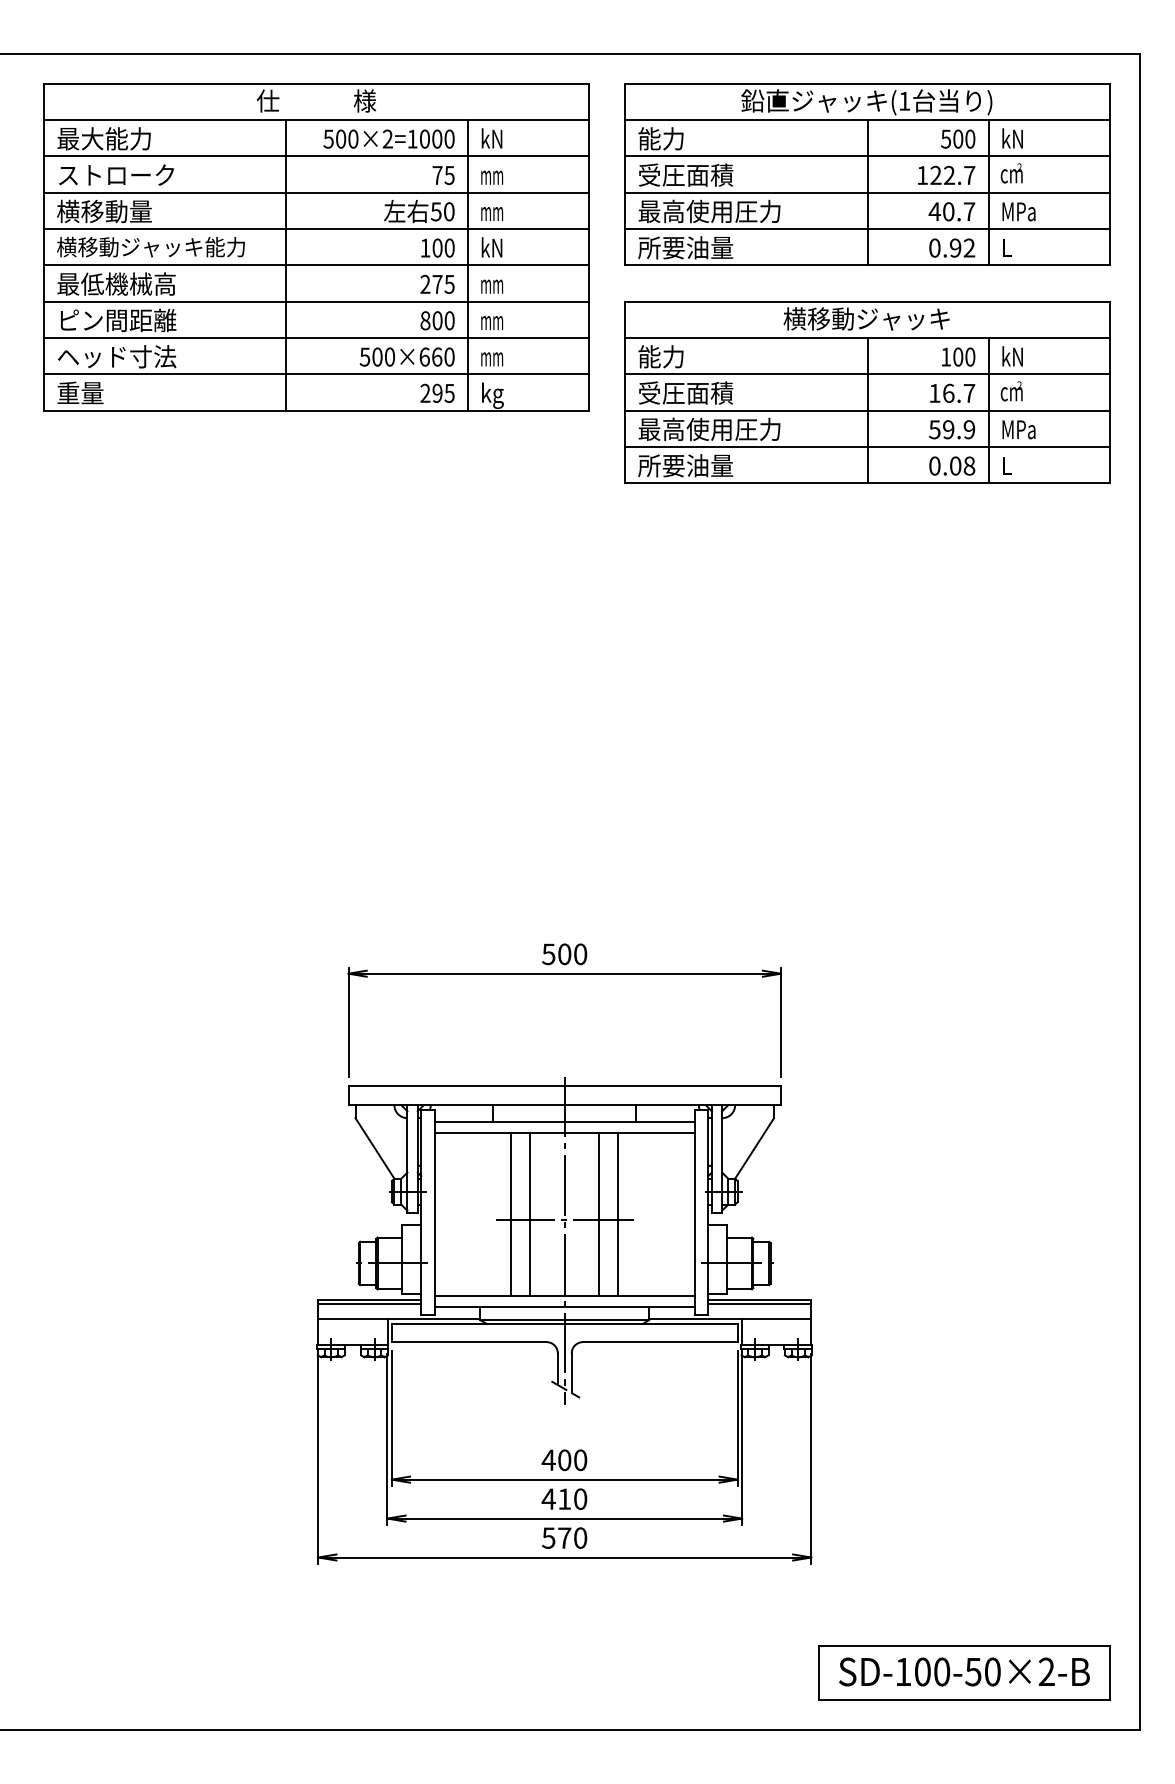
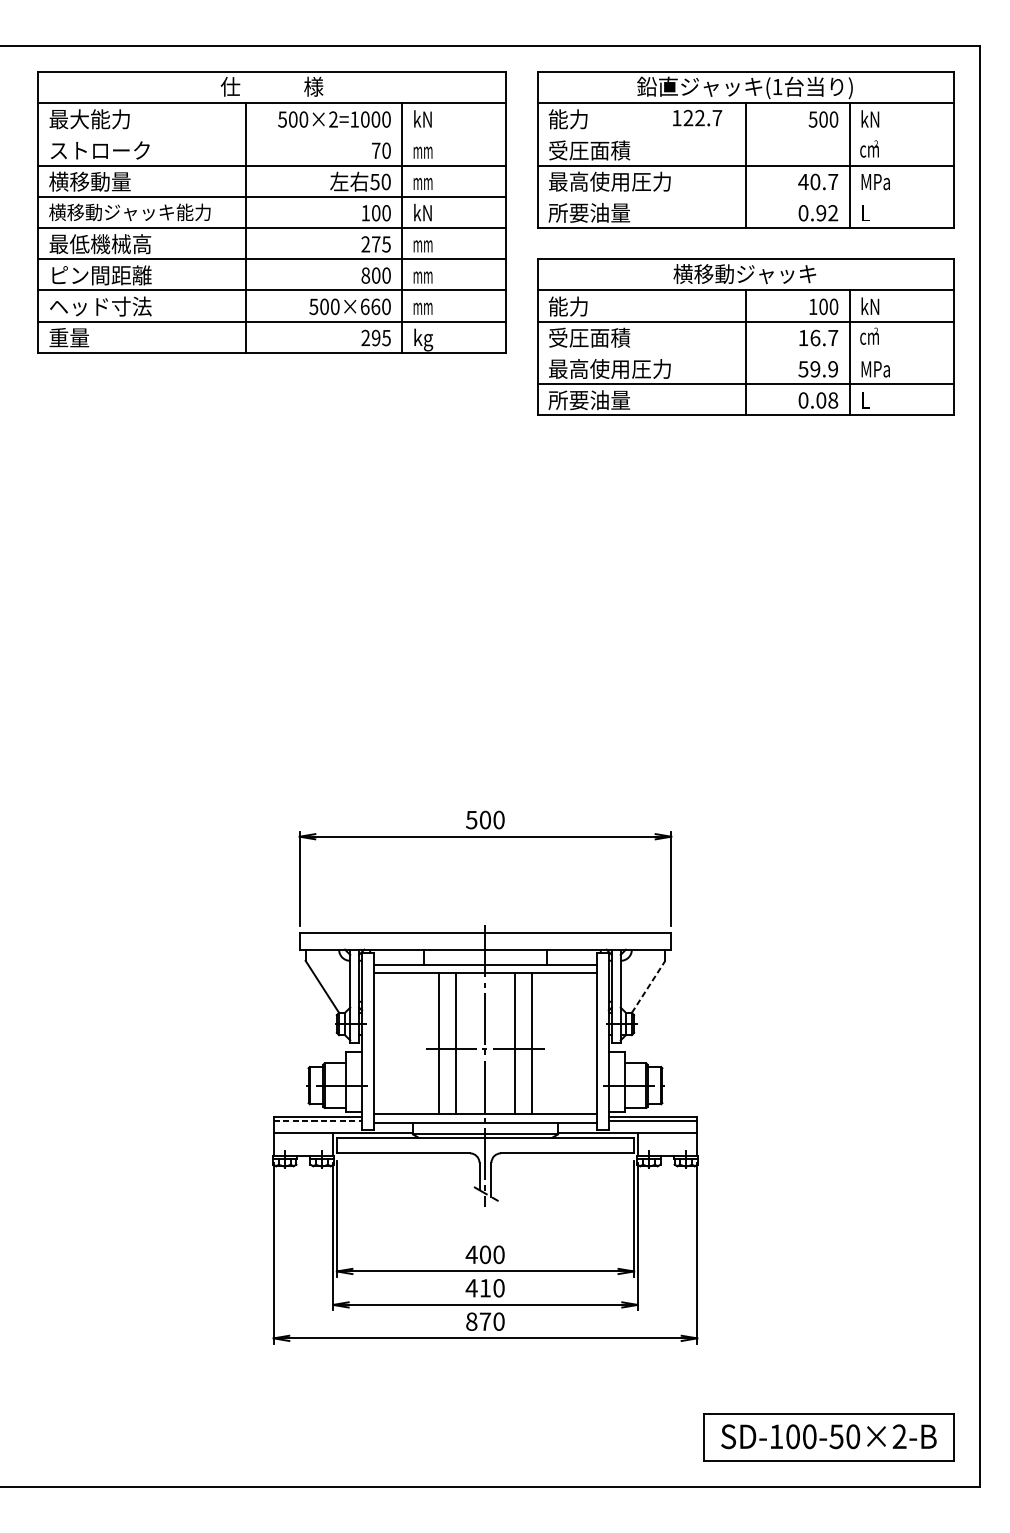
line: (316, 156) -> (272, 134), removed
line: (867, 156) -> (745, 134), removed
text: (449, 174) -> (386, 149), 75 -> 70
text: (946, 174) -> (697, 117), moved
line: (867, 229) -> (745, 197), removed
line: (867, 410) -> (745, 352), removed
line: (754, 1148) -> (648, 986), solid -> dashed
line: (370, 1304) -> (318, 1120), solid -> dashed
text: (548, 1537) -> (471, 1321), 570 -> 870

